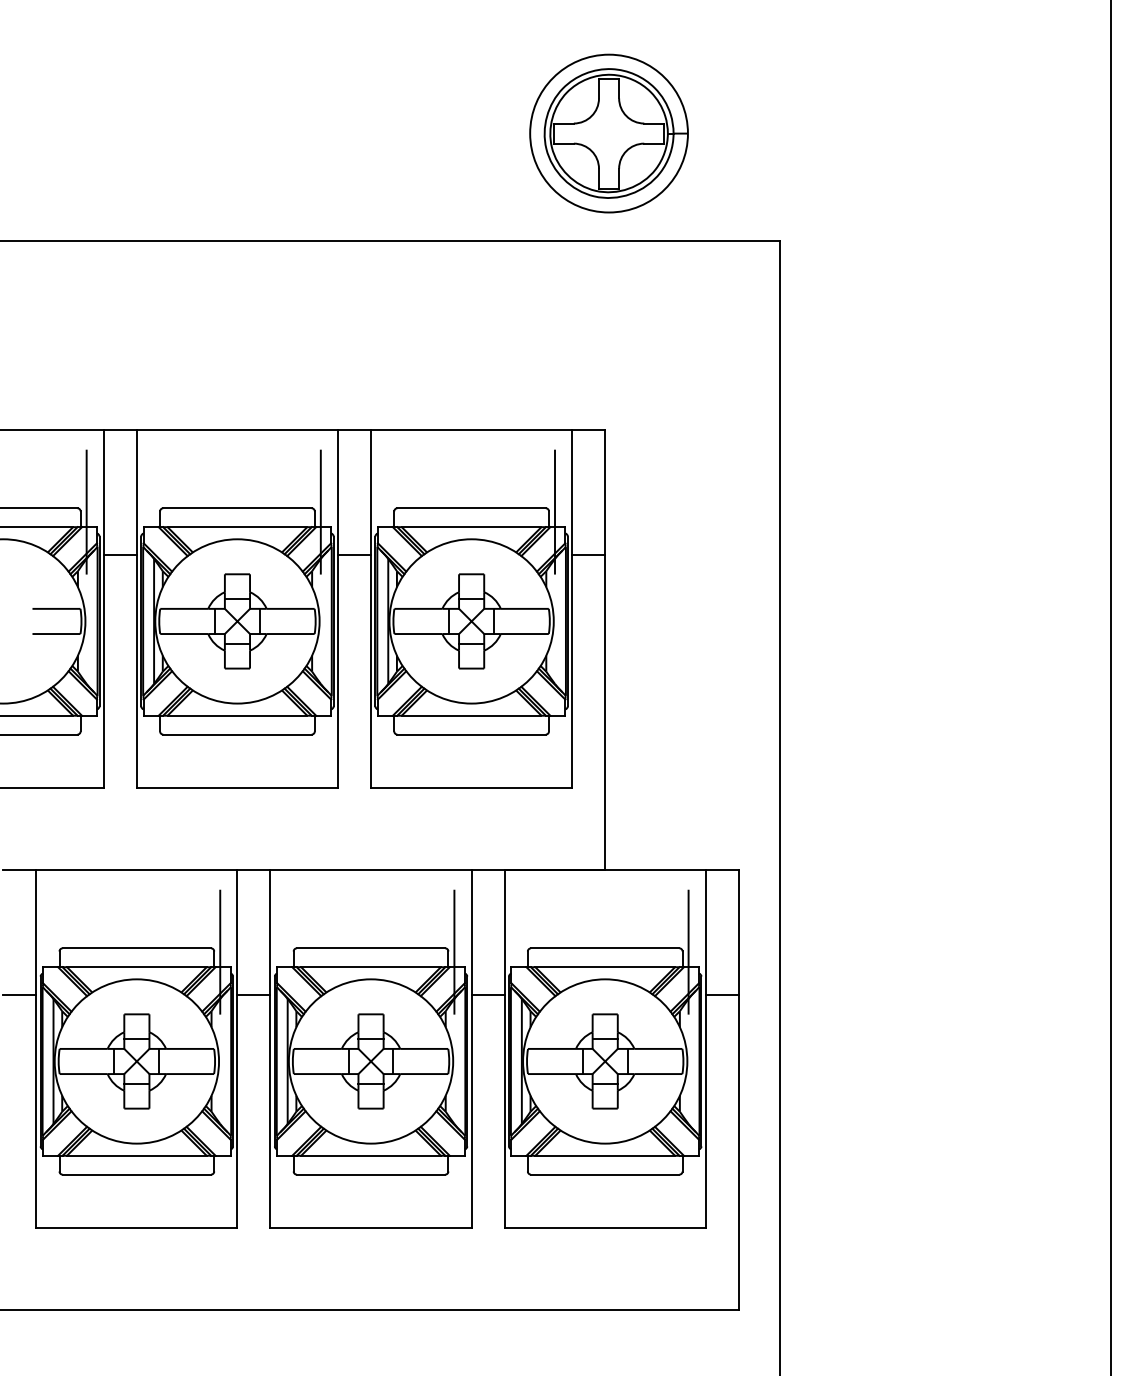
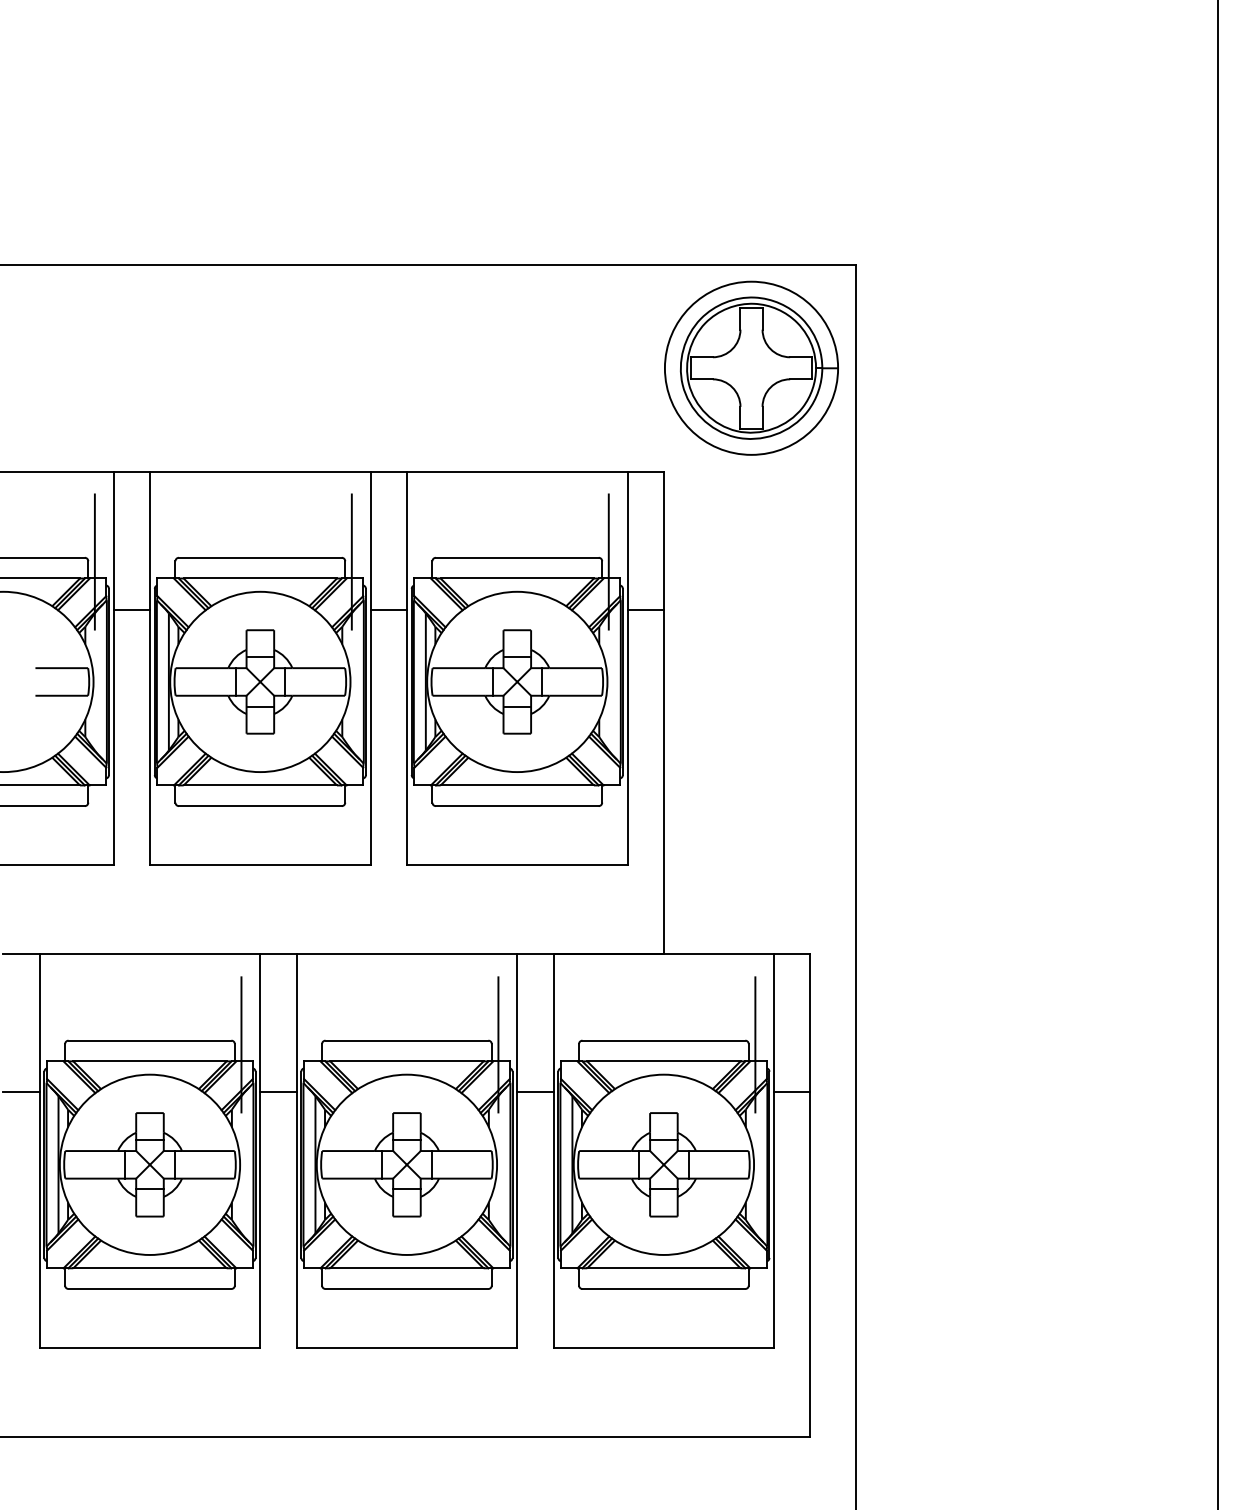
part: (608, 133) -> (750, 368), moved

